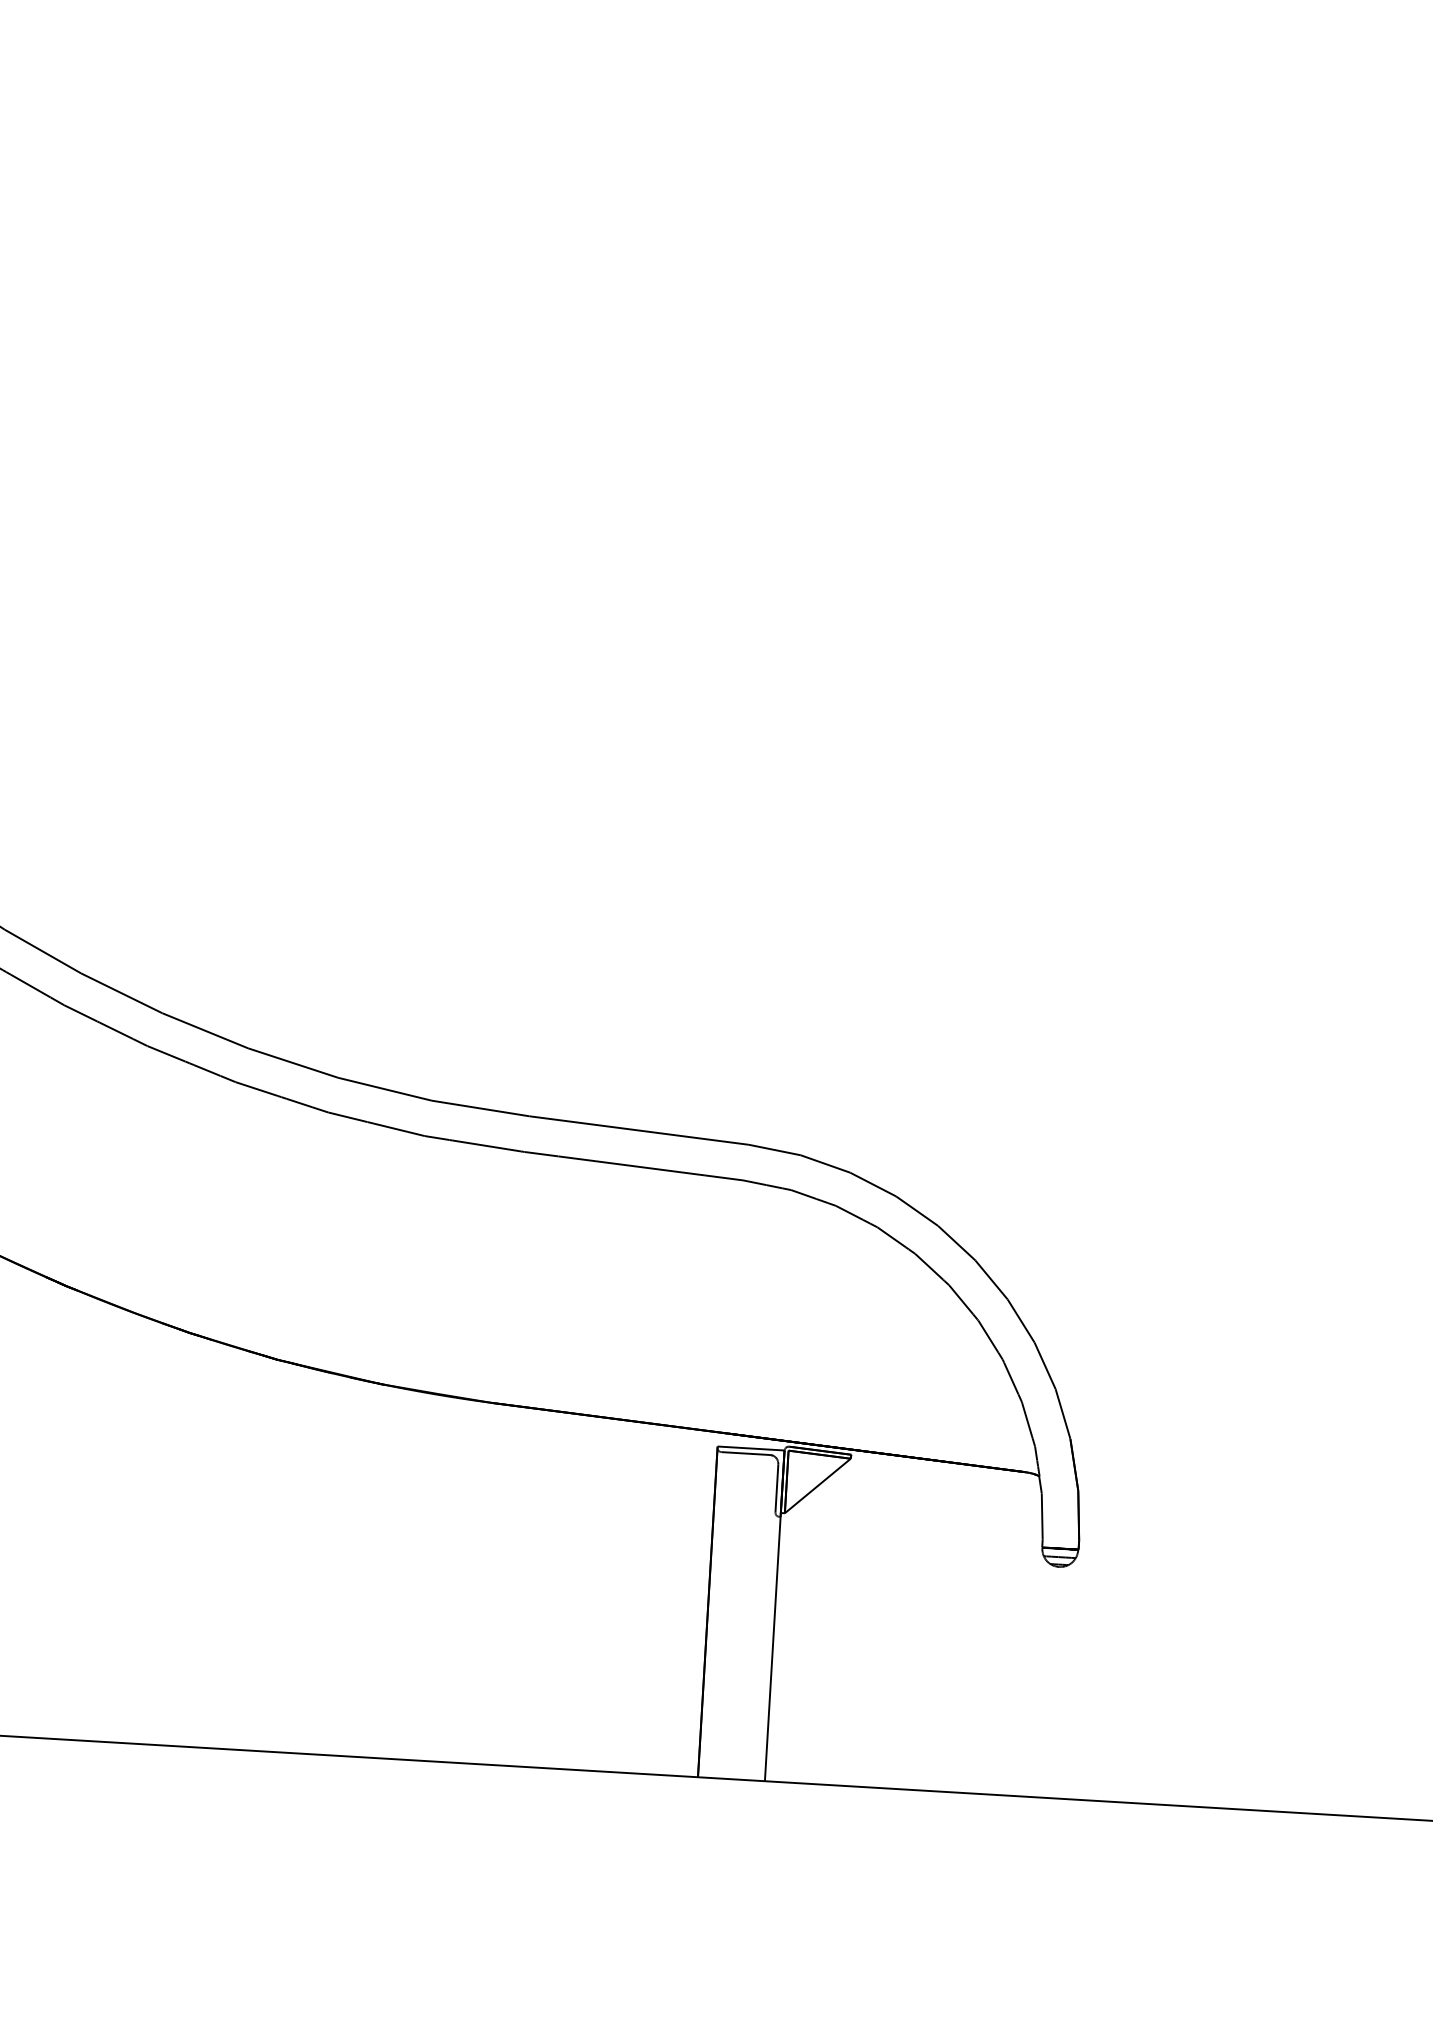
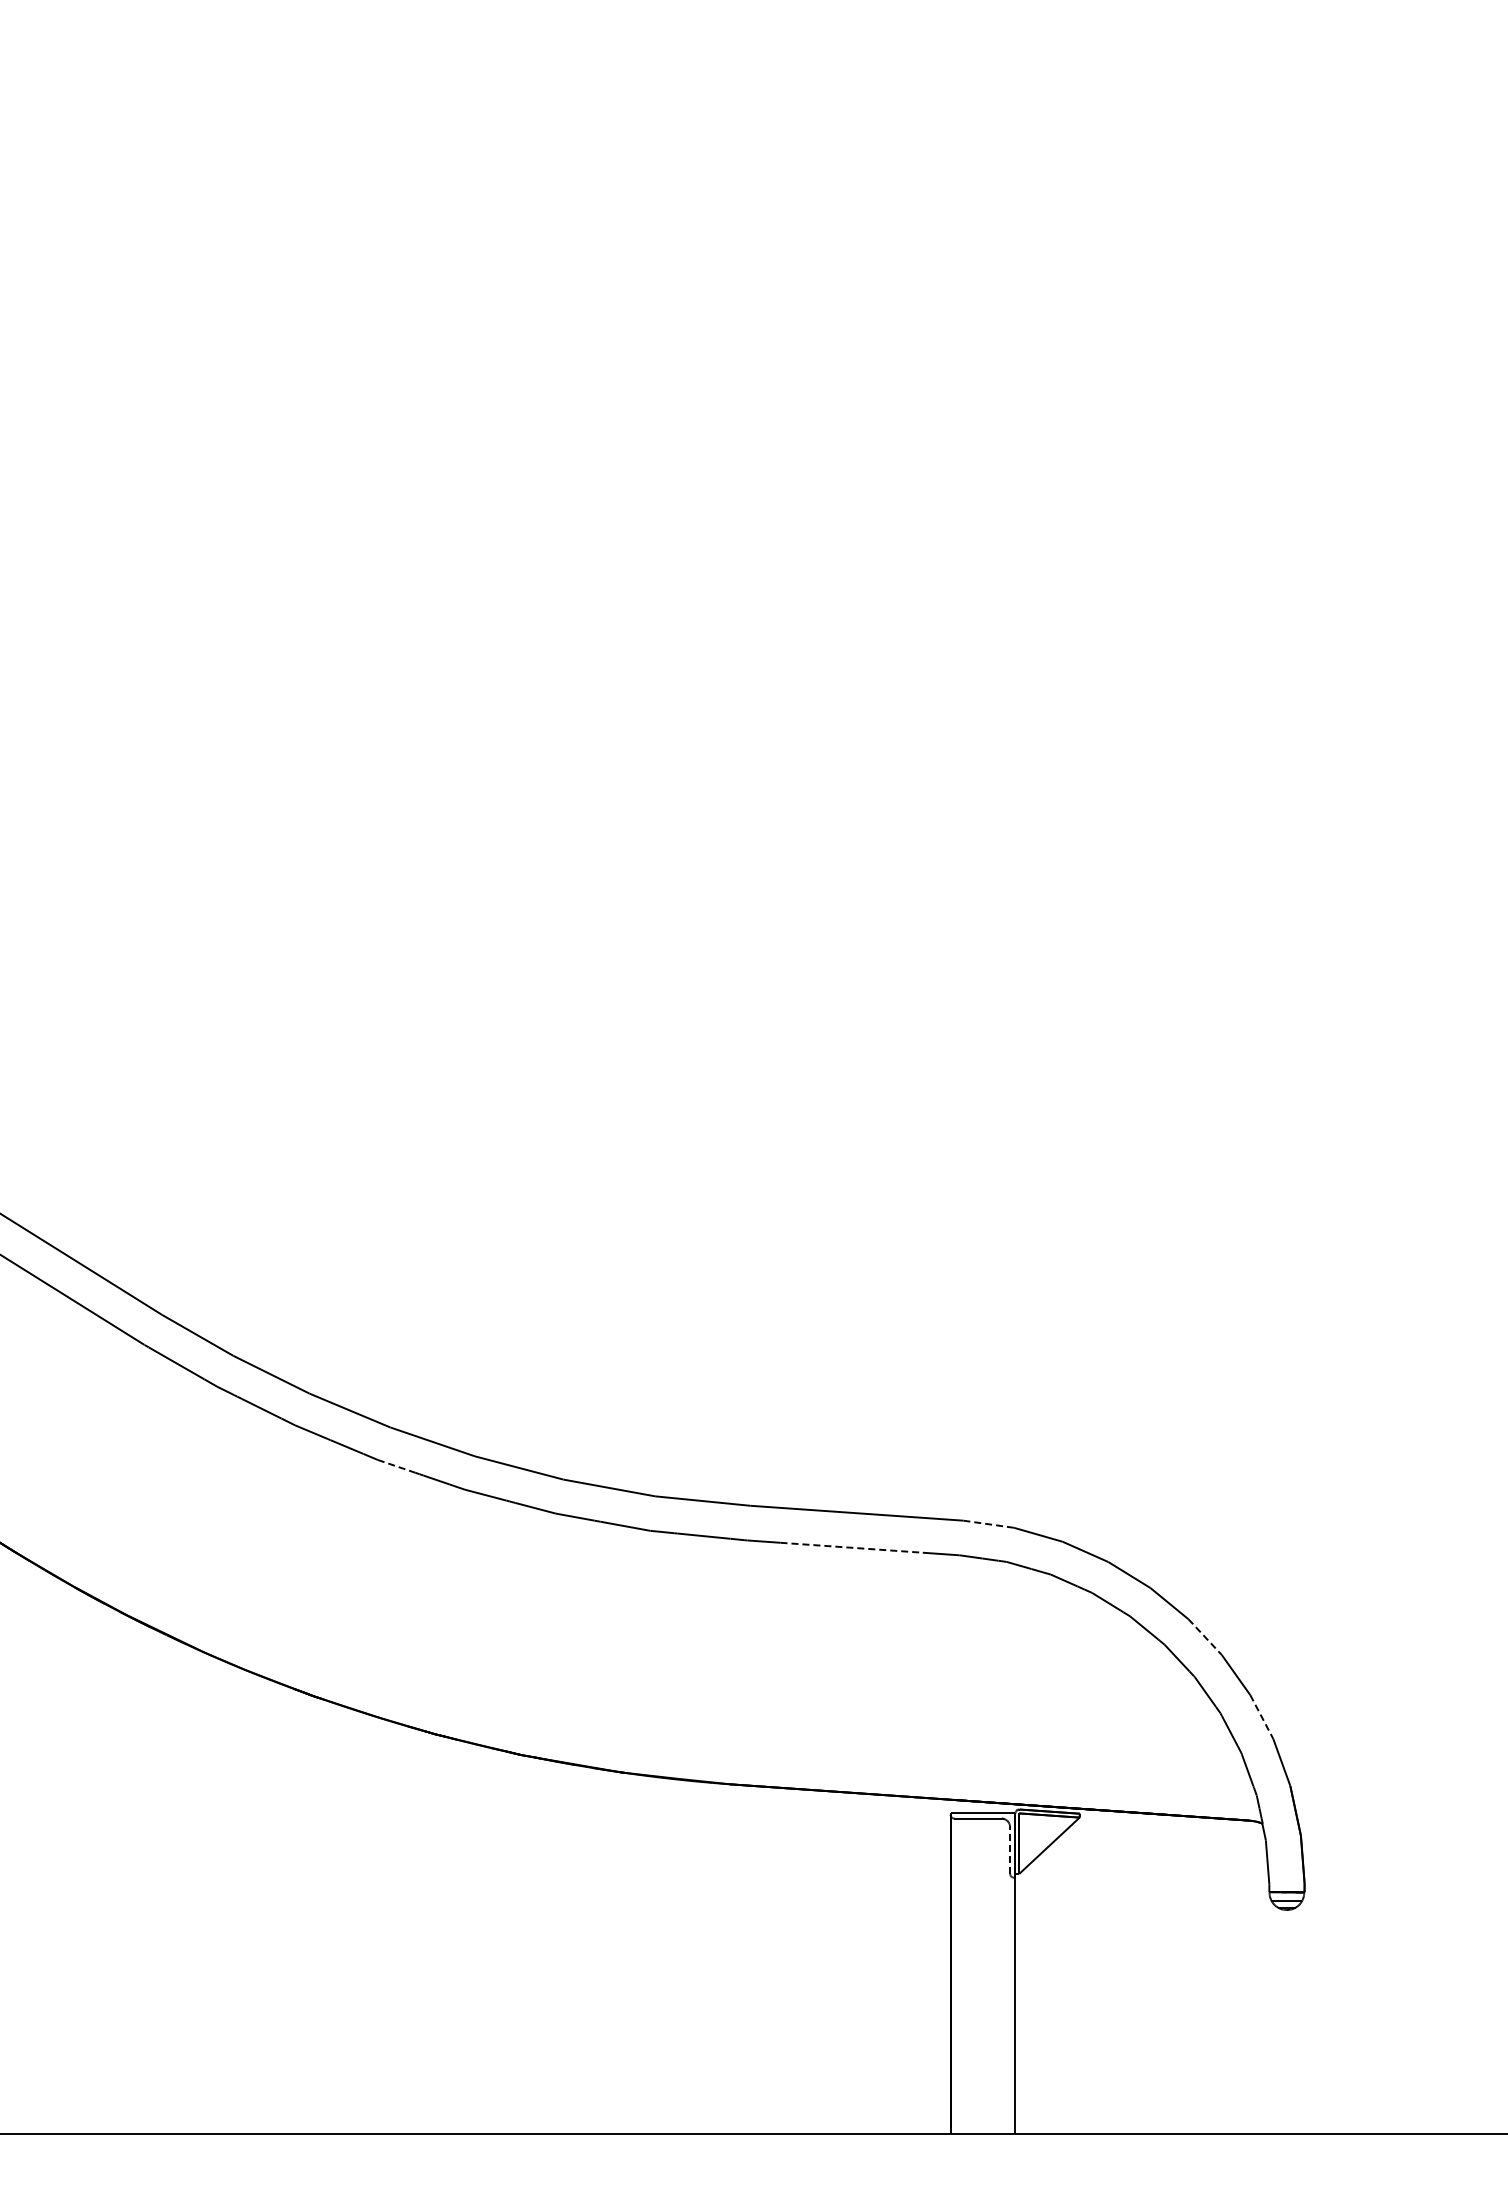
line: (166, 1054) -> (396, 1466), solid -> dashed
line: (774, 1150) -> (988, 1524), solid -> dashed
line: (632, 1165) -> (852, 1547), solid -> dashed
line: (991, 1280) -> (1205, 1637), solid -> dashed
line: (1044, 1365) -> (1261, 1716), solid -> dashed
line: (777, 1487) -> (1010, 1849), solid -> dashed

